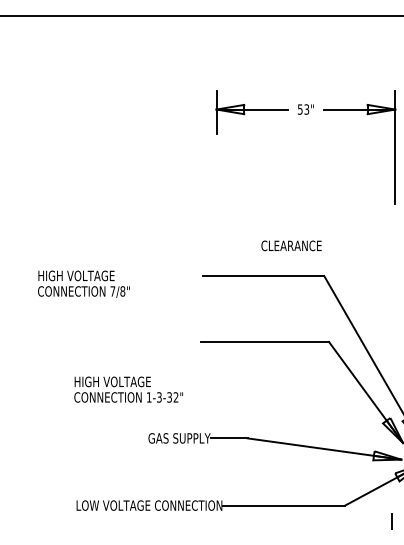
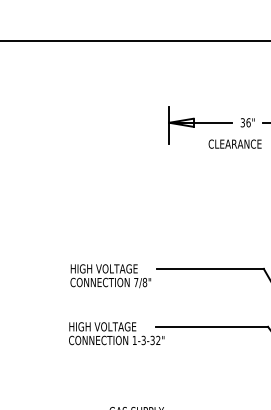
text: (303, 109) -> (245, 122), 53" -> 36"
text: (291, 245) -> (235, 143), moved
text: (83, 283) -> (110, 275), moved
text: (128, 389) -> (116, 333), moved

